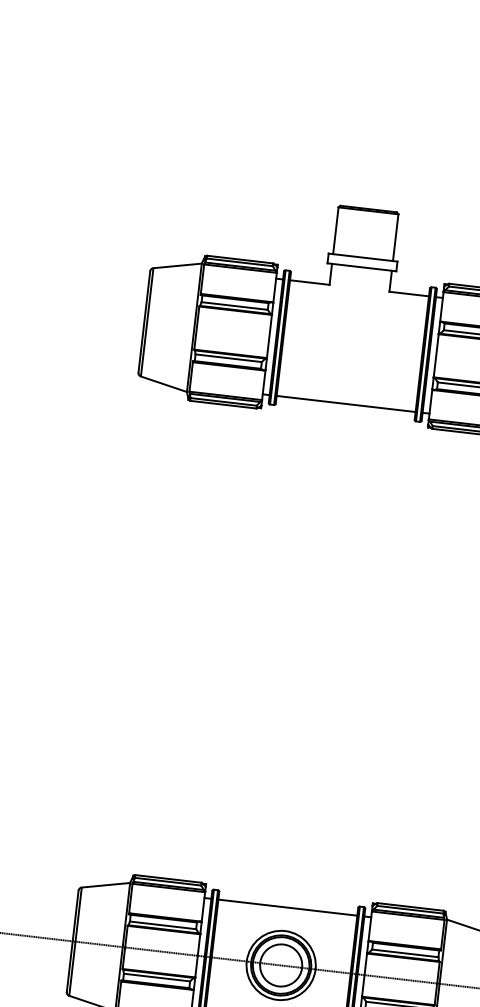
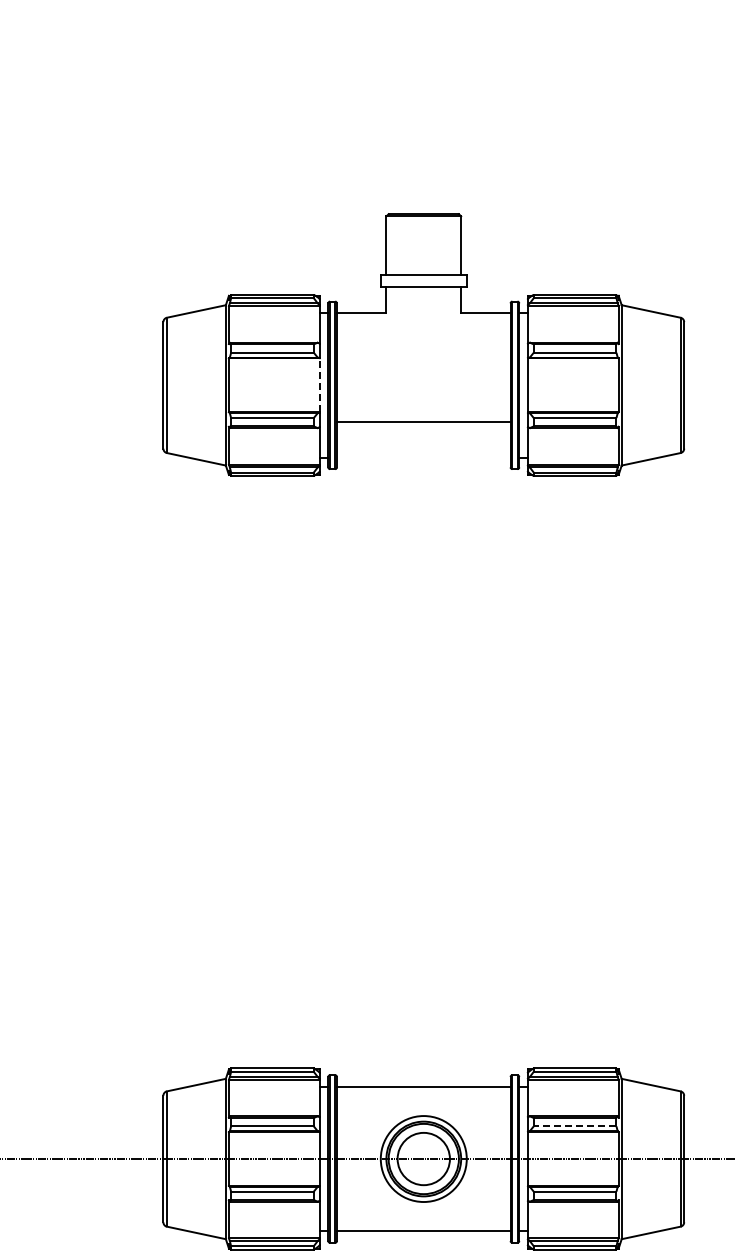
line: (269, 336) -> (319, 385), solid -> dashed
line: (345, 403) -> (423, 421), moved
line: (404, 953) -> (574, 1126), solid -> dashed

